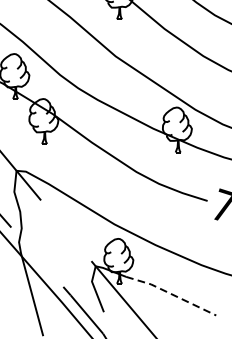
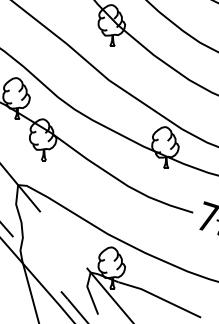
line: (171, 294) -> (160, 298), dashed -> solid

